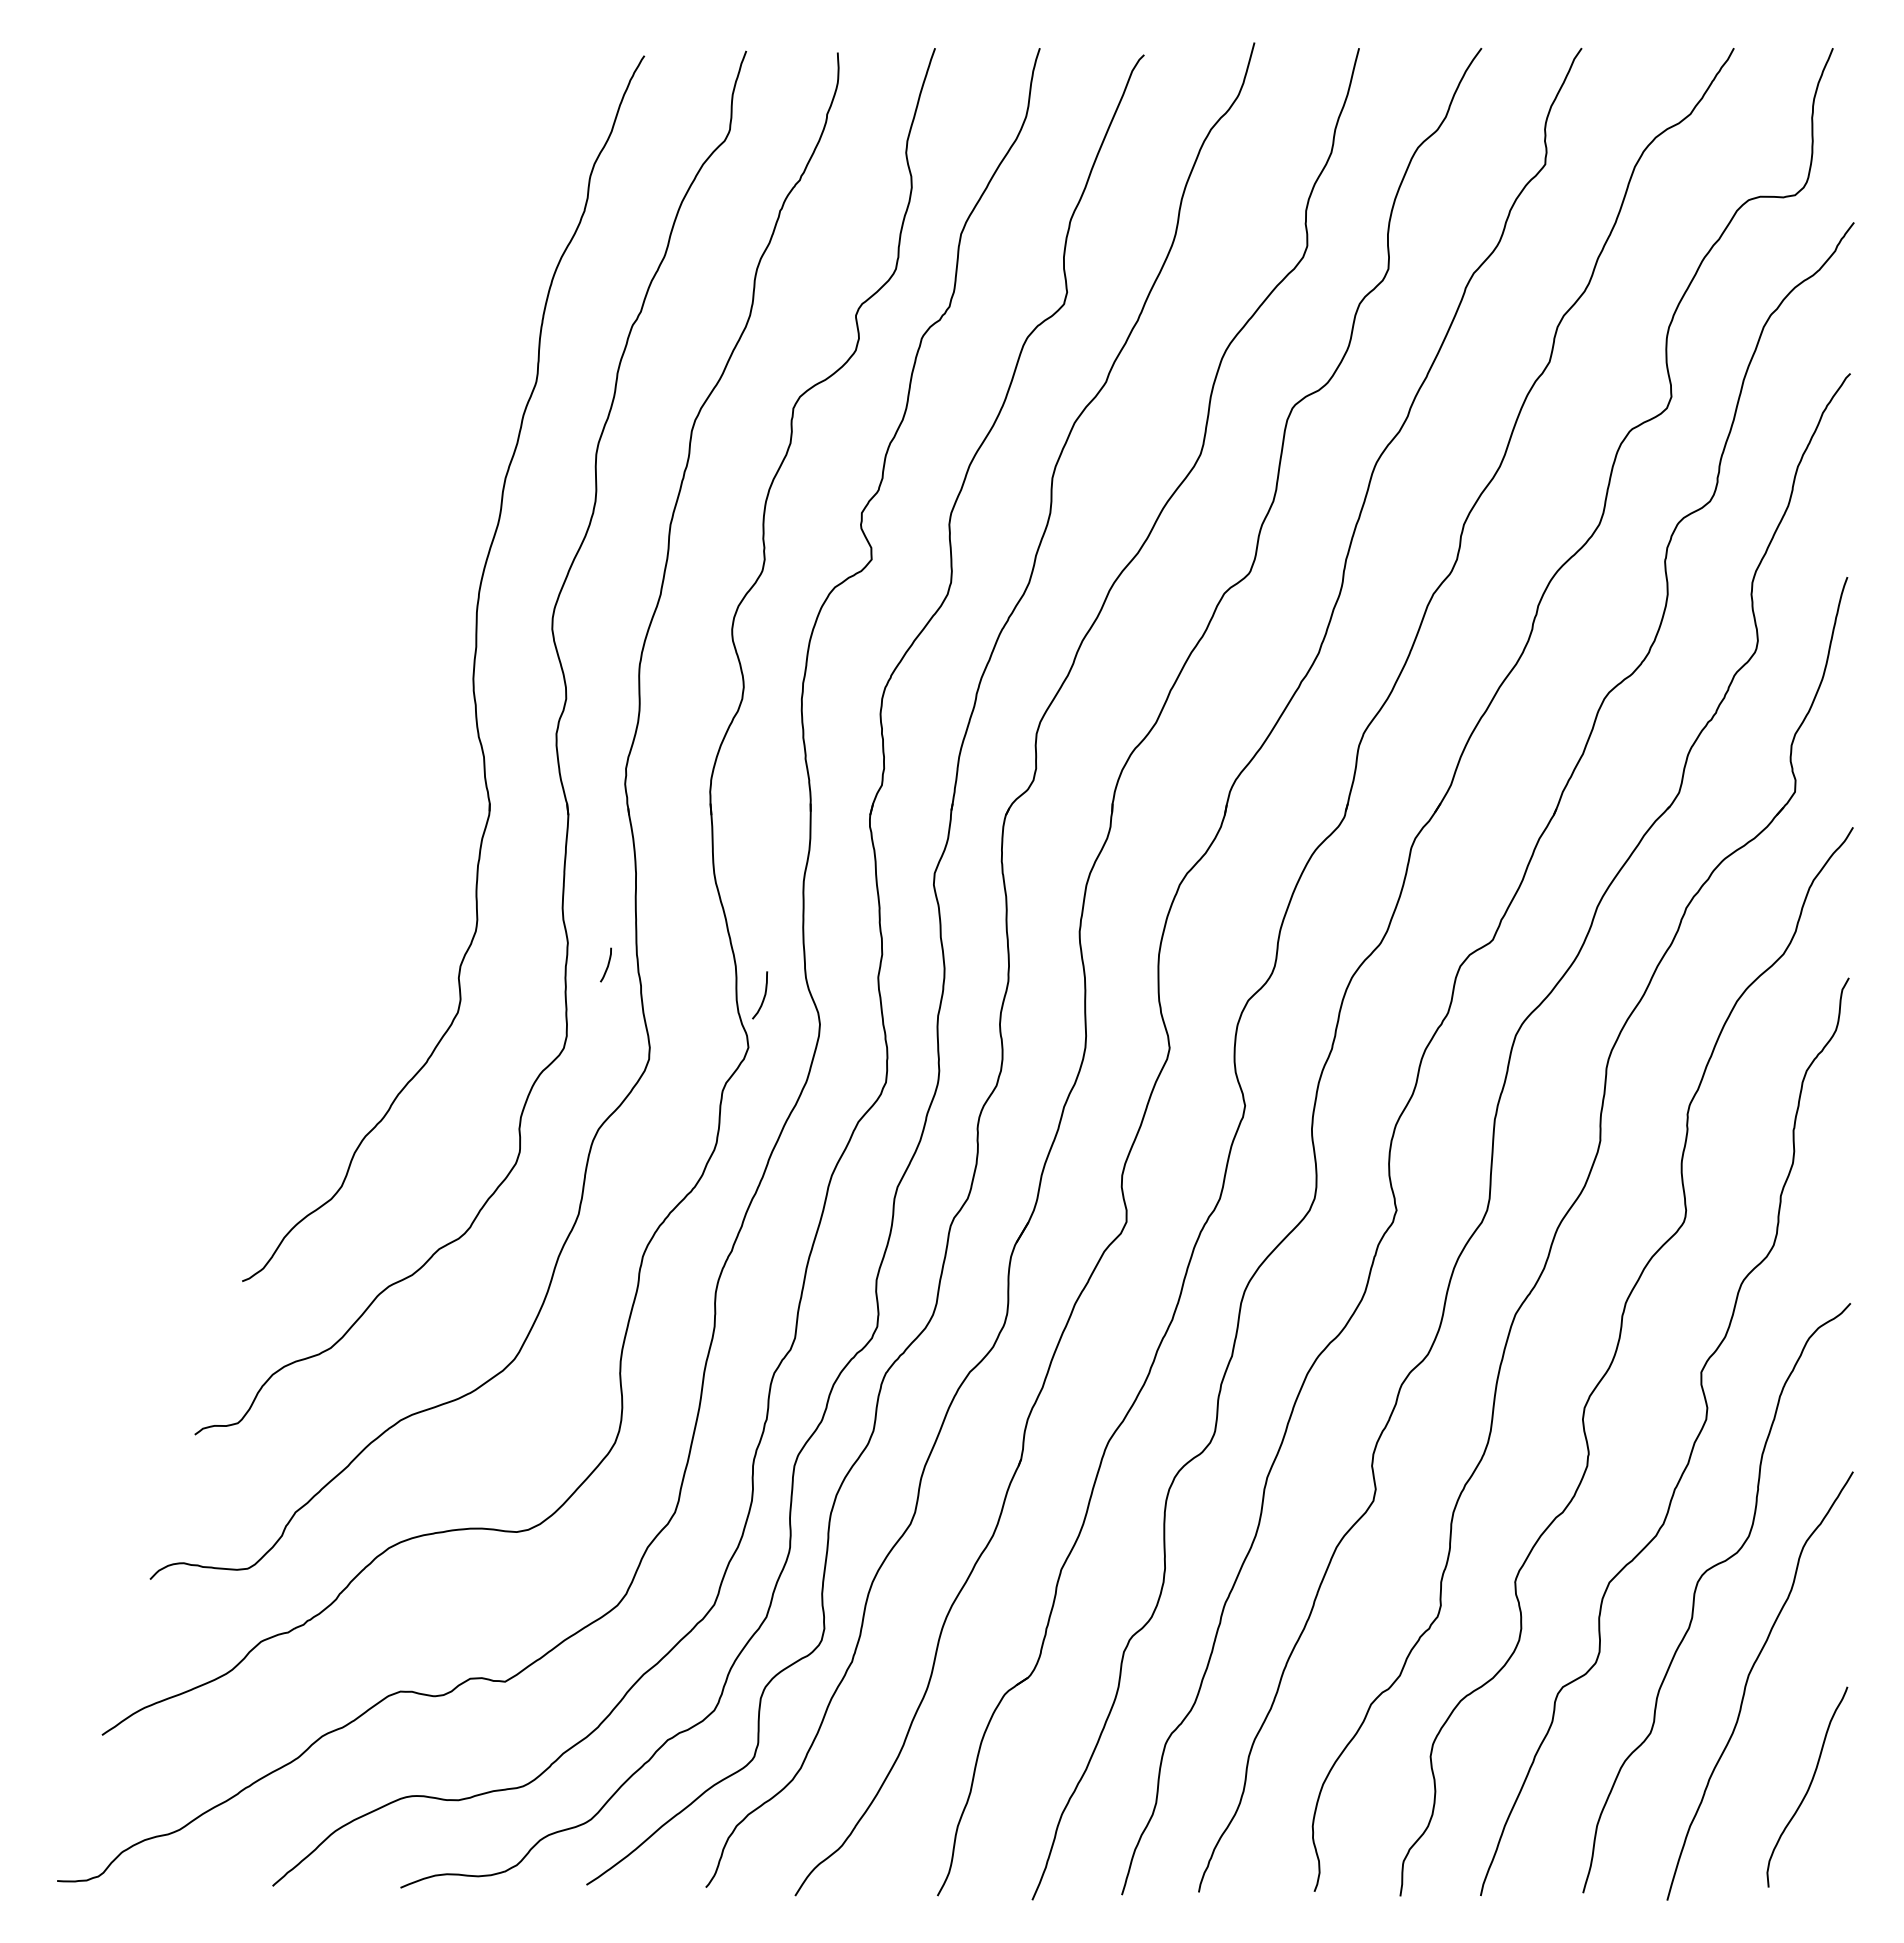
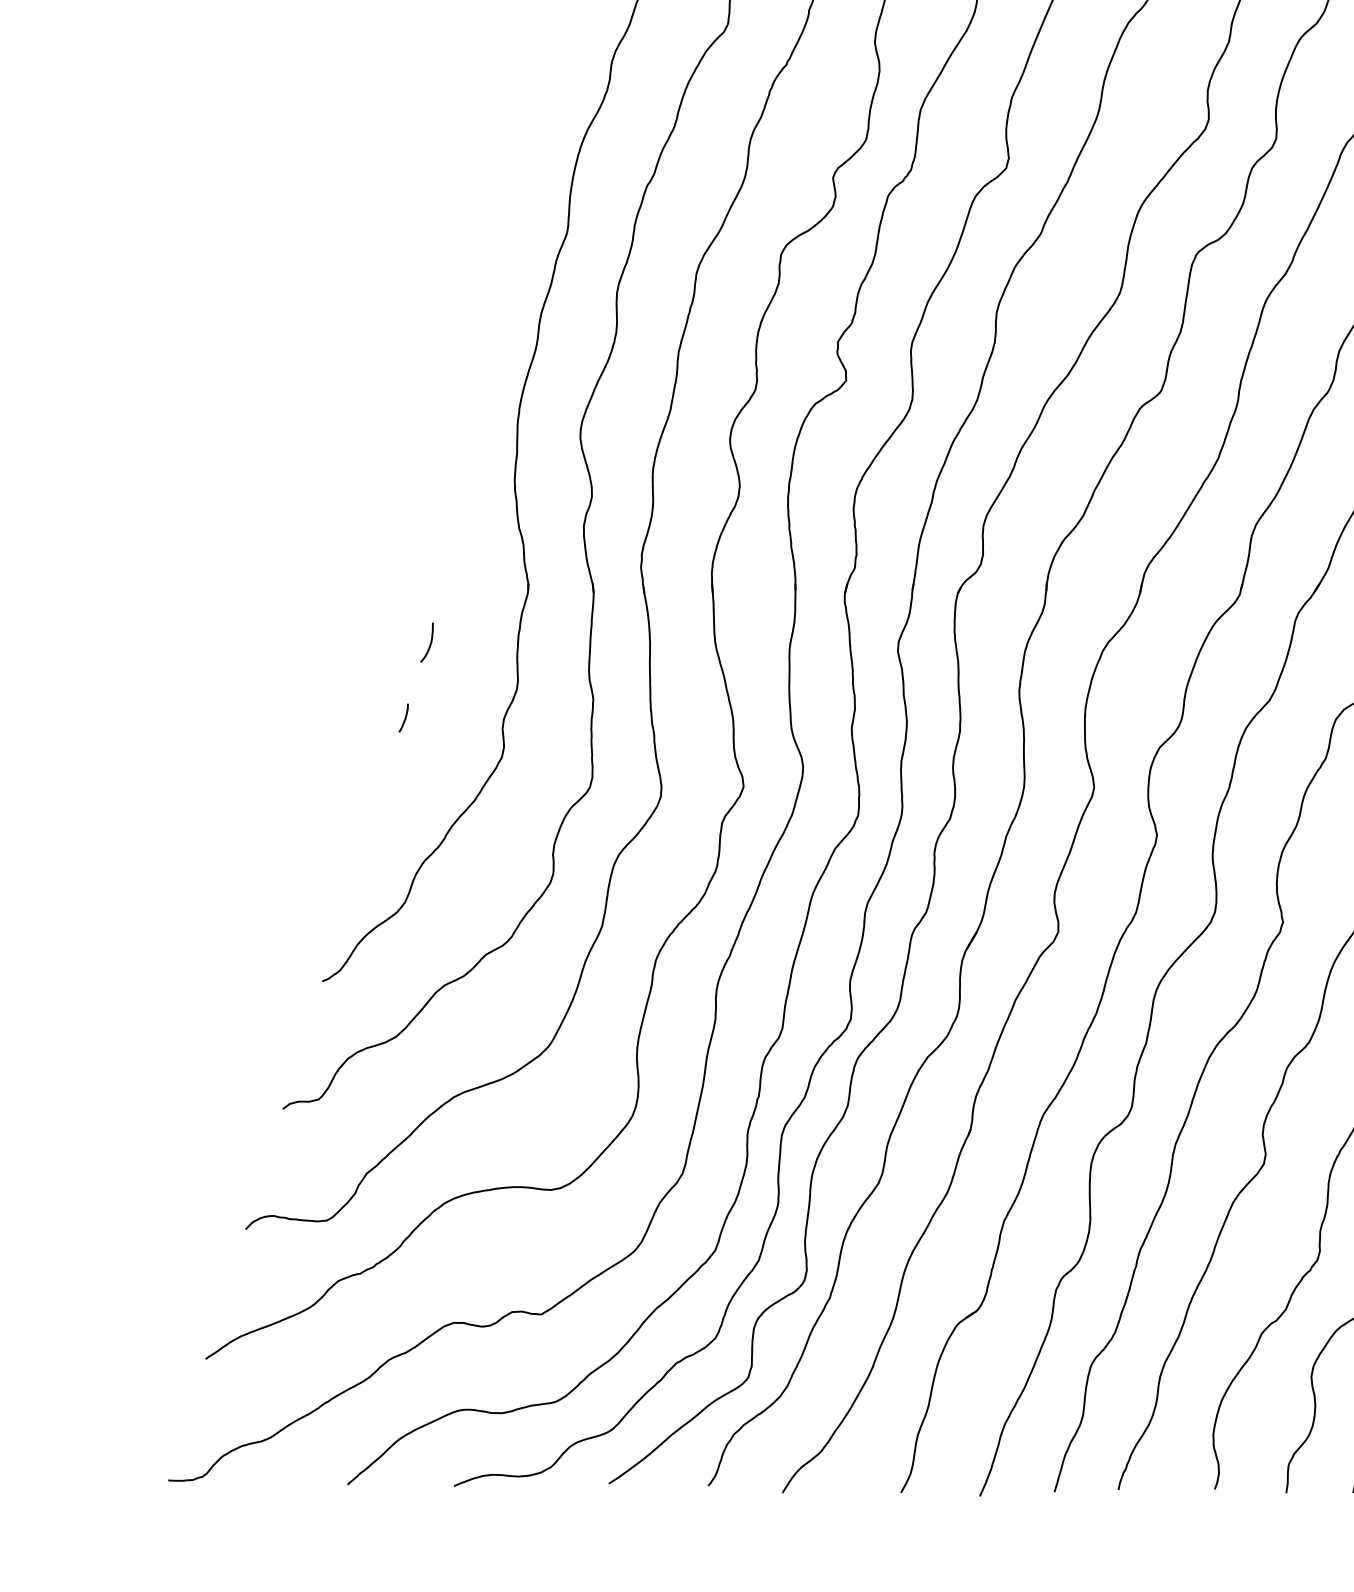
curve: (607, 964) -> (404, 717), moved
curve: (763, 996) -> (429, 643), moved

